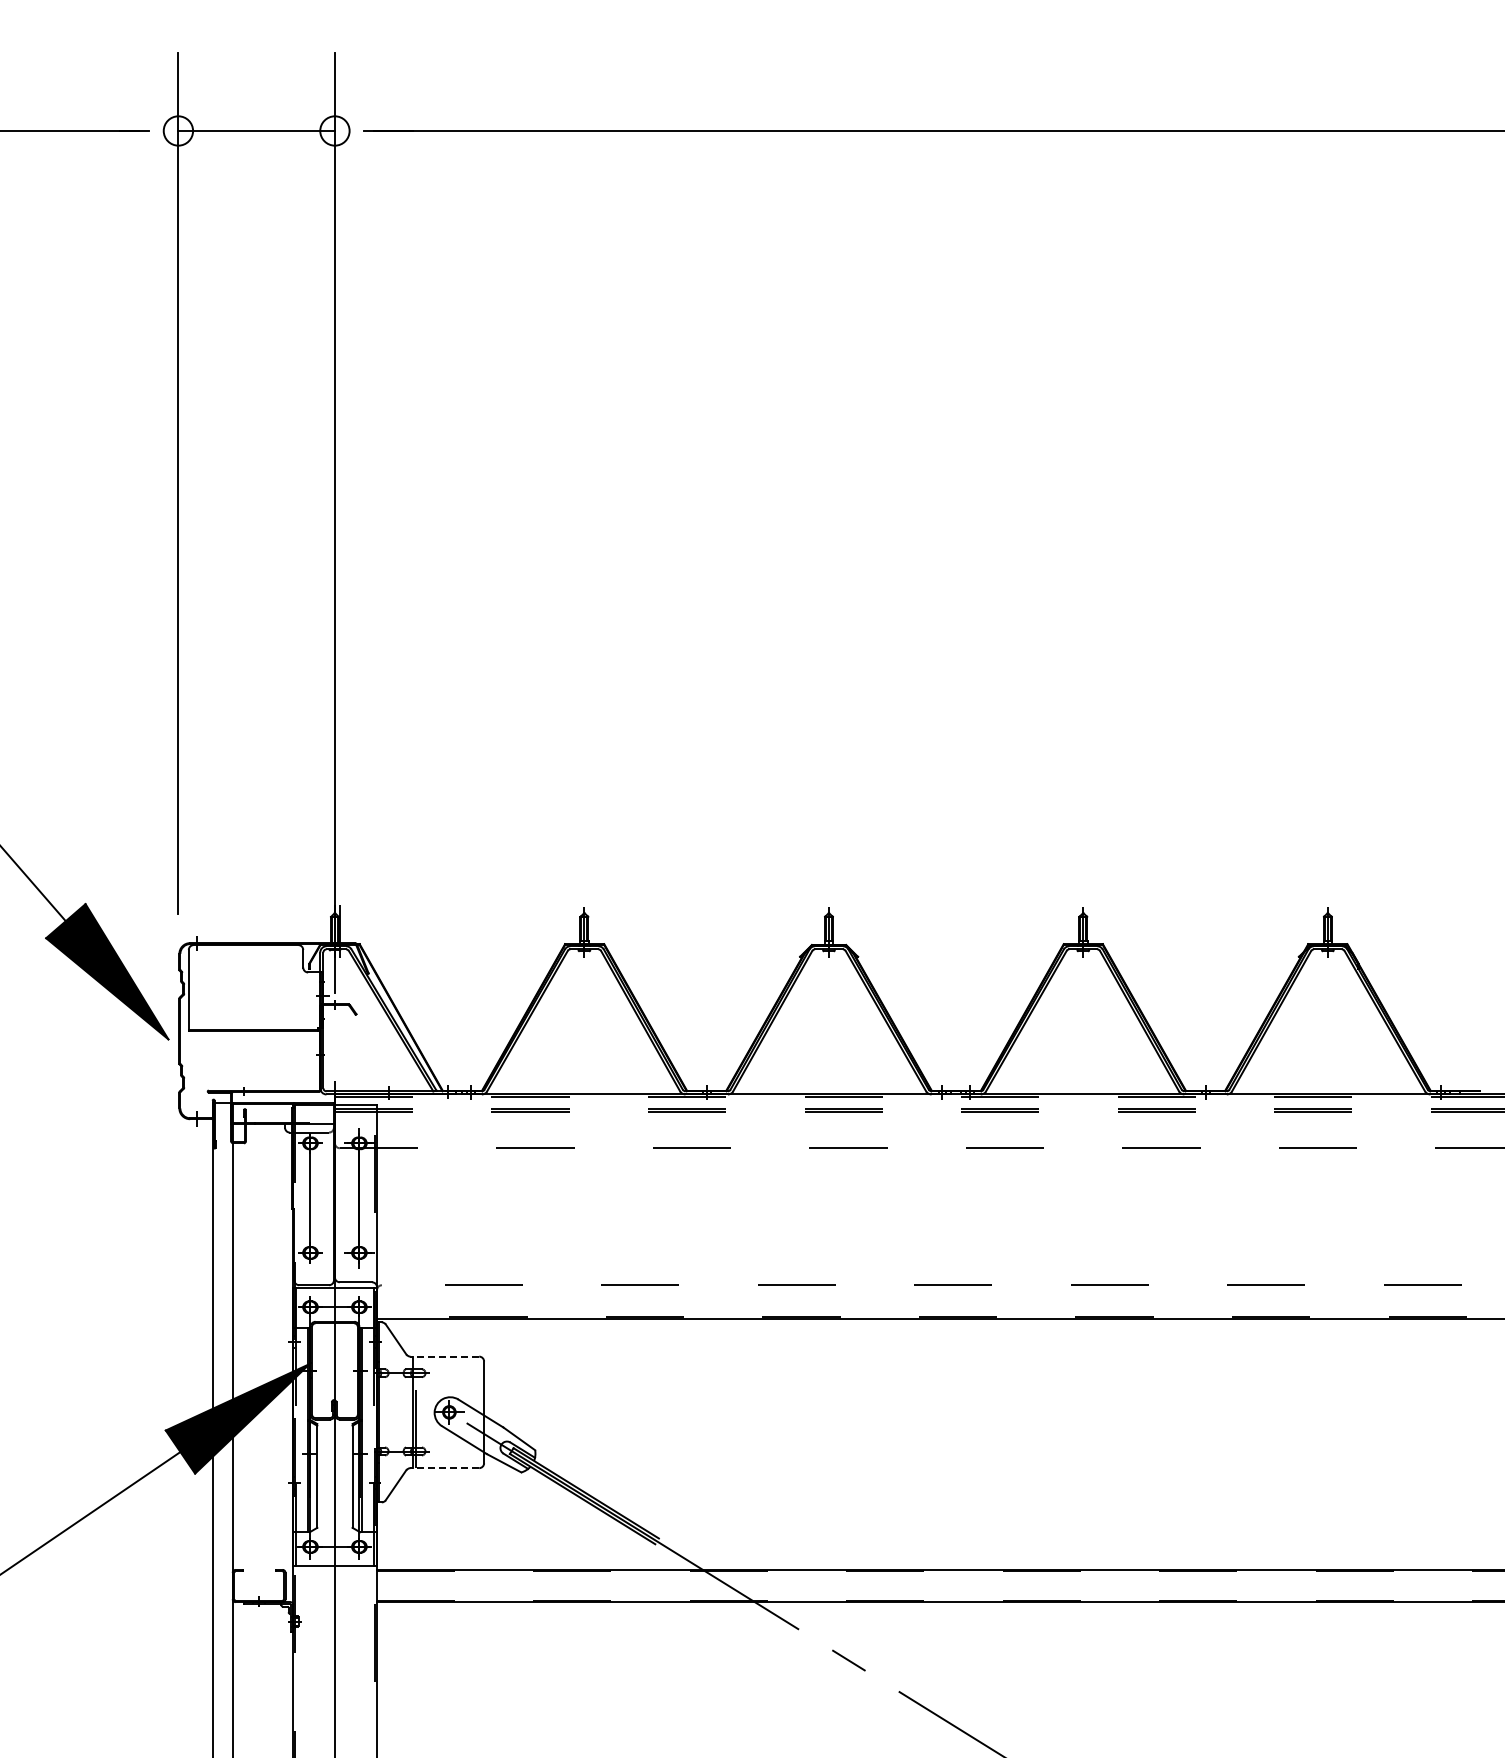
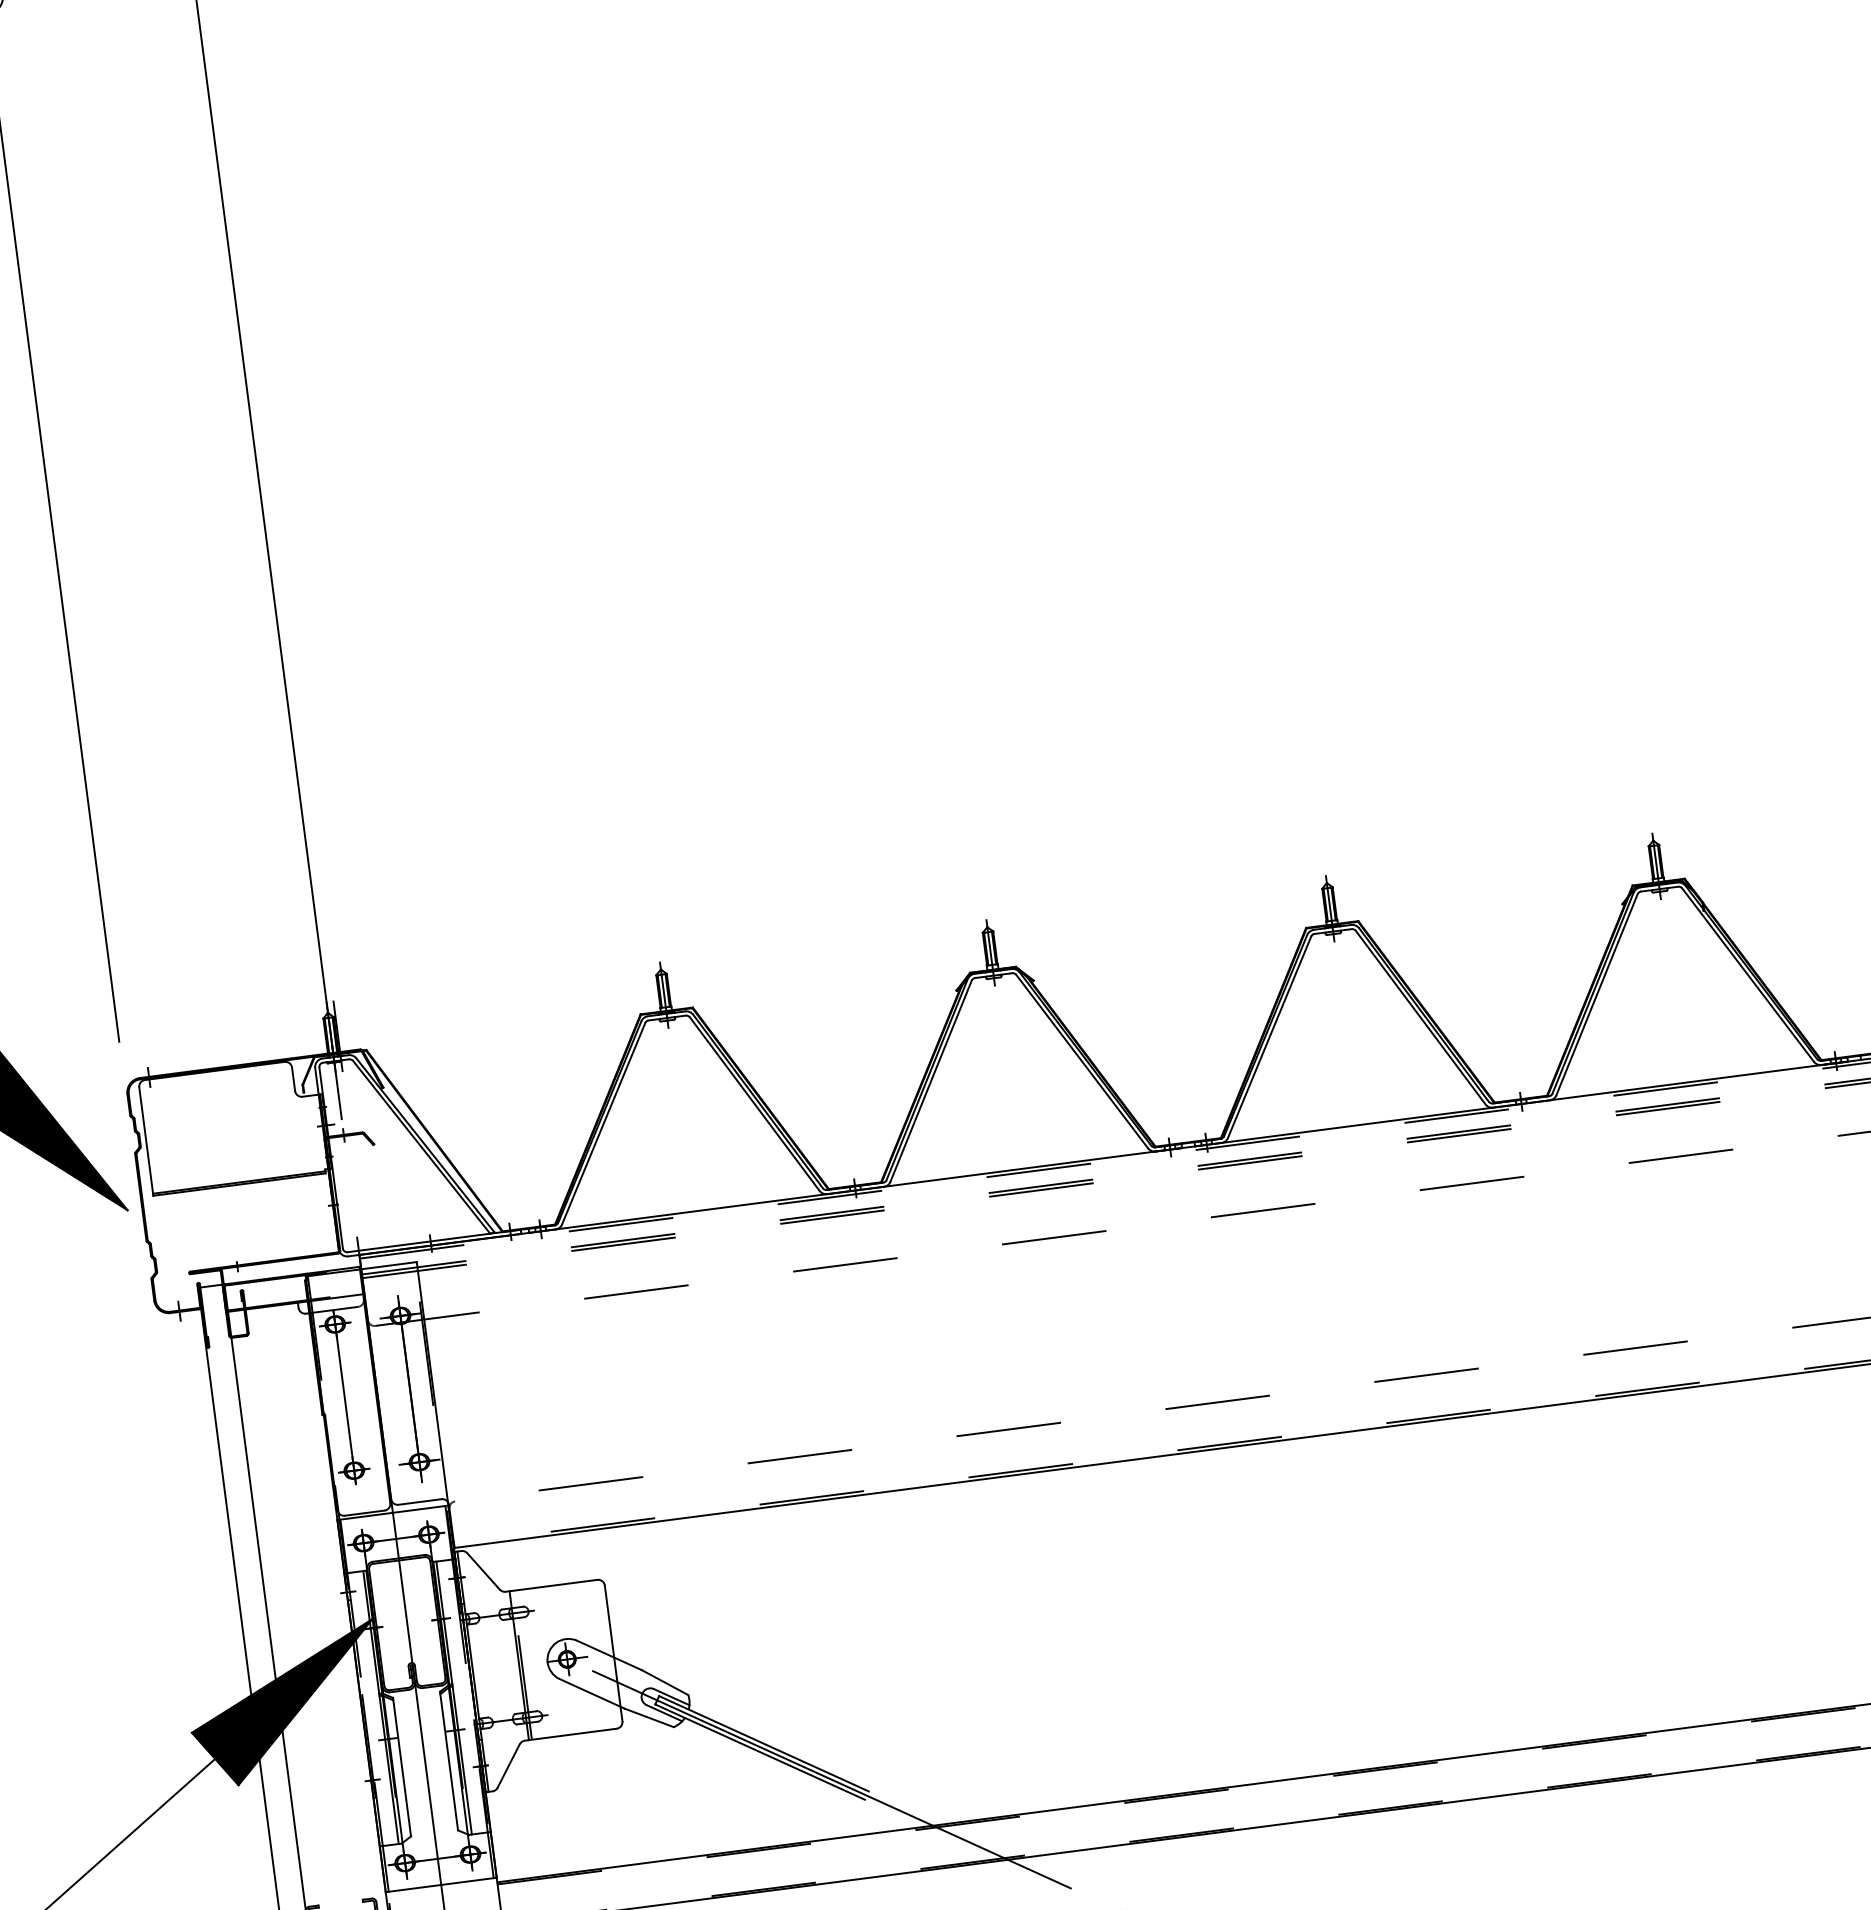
line: (444, 1356) -> (551, 1585), dashed -> solid
line: (444, 1468) -> (570, 1735), dashed -> solid

